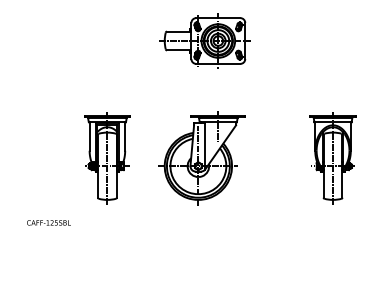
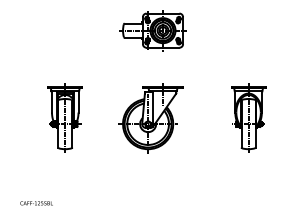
part: (106, 157) -> (64, 117), moved
text: (48, 223) -> (36, 203), moved

